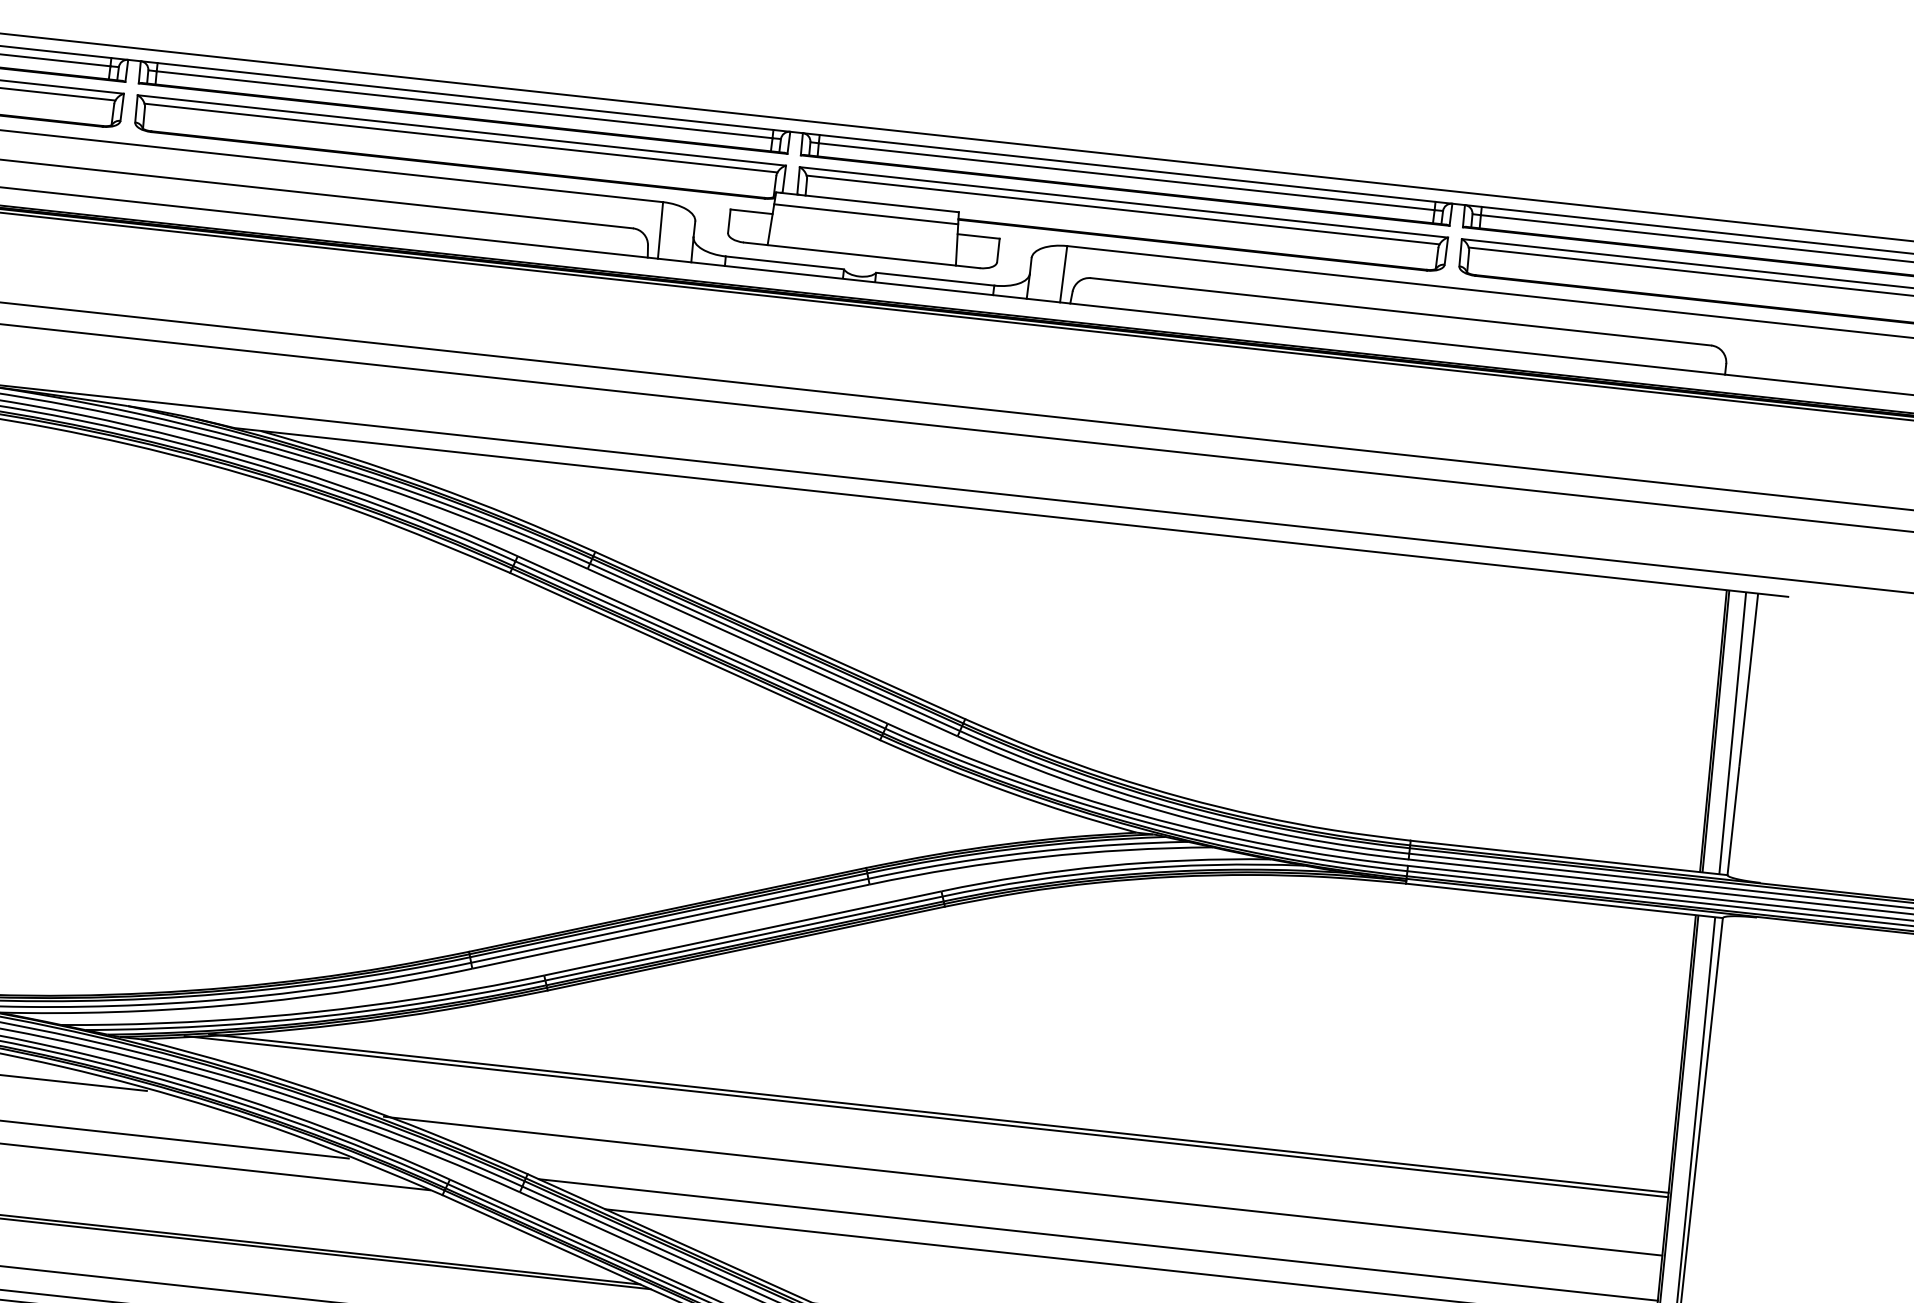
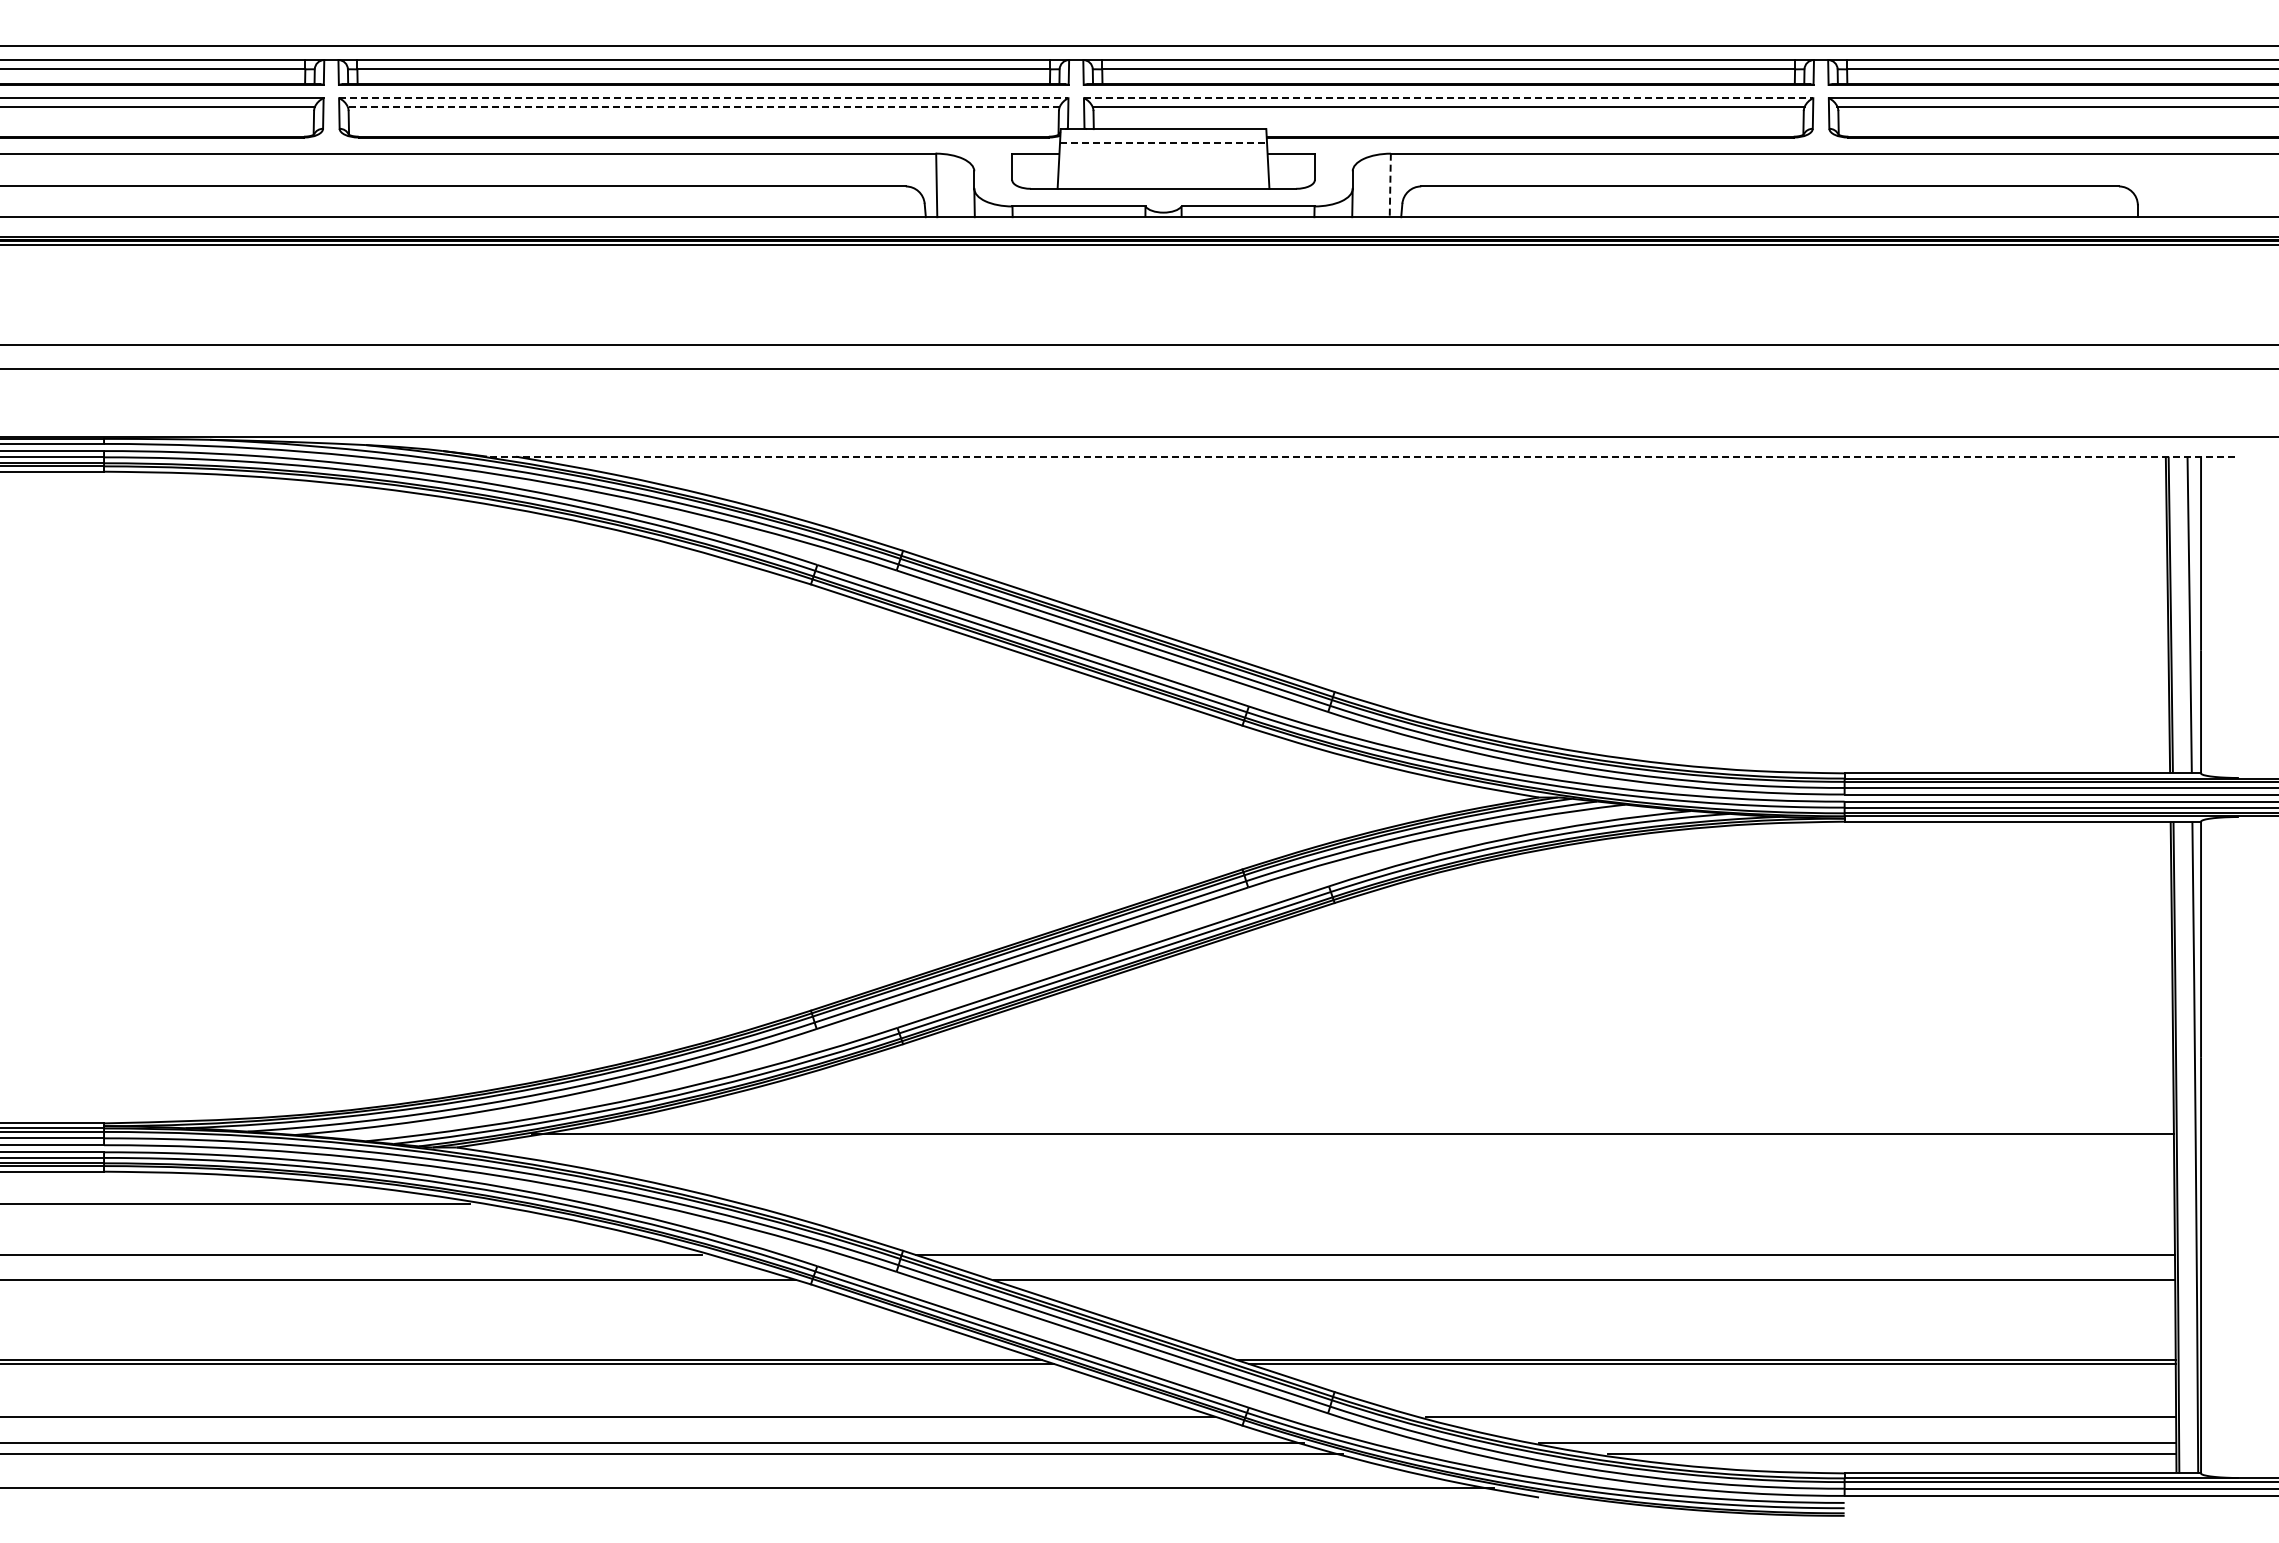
line: (461, 130) -> (703, 98), solid -> dashed
line: (460, 137) -> (703, 106), solid -> dashed
line: (1123, 202) -> (1448, 98), solid -> dashed
line: (867, 214) -> (1164, 142), solid -> dashed
line: (1063, 274) -> (1390, 185), solid -> dashed
line: (1011, 512) -> (1360, 456), solid -> dashed
line: (926, 1116) -> (1339, 1138), removed
line: (1023, 1186) -> (1455, 1204), removed

